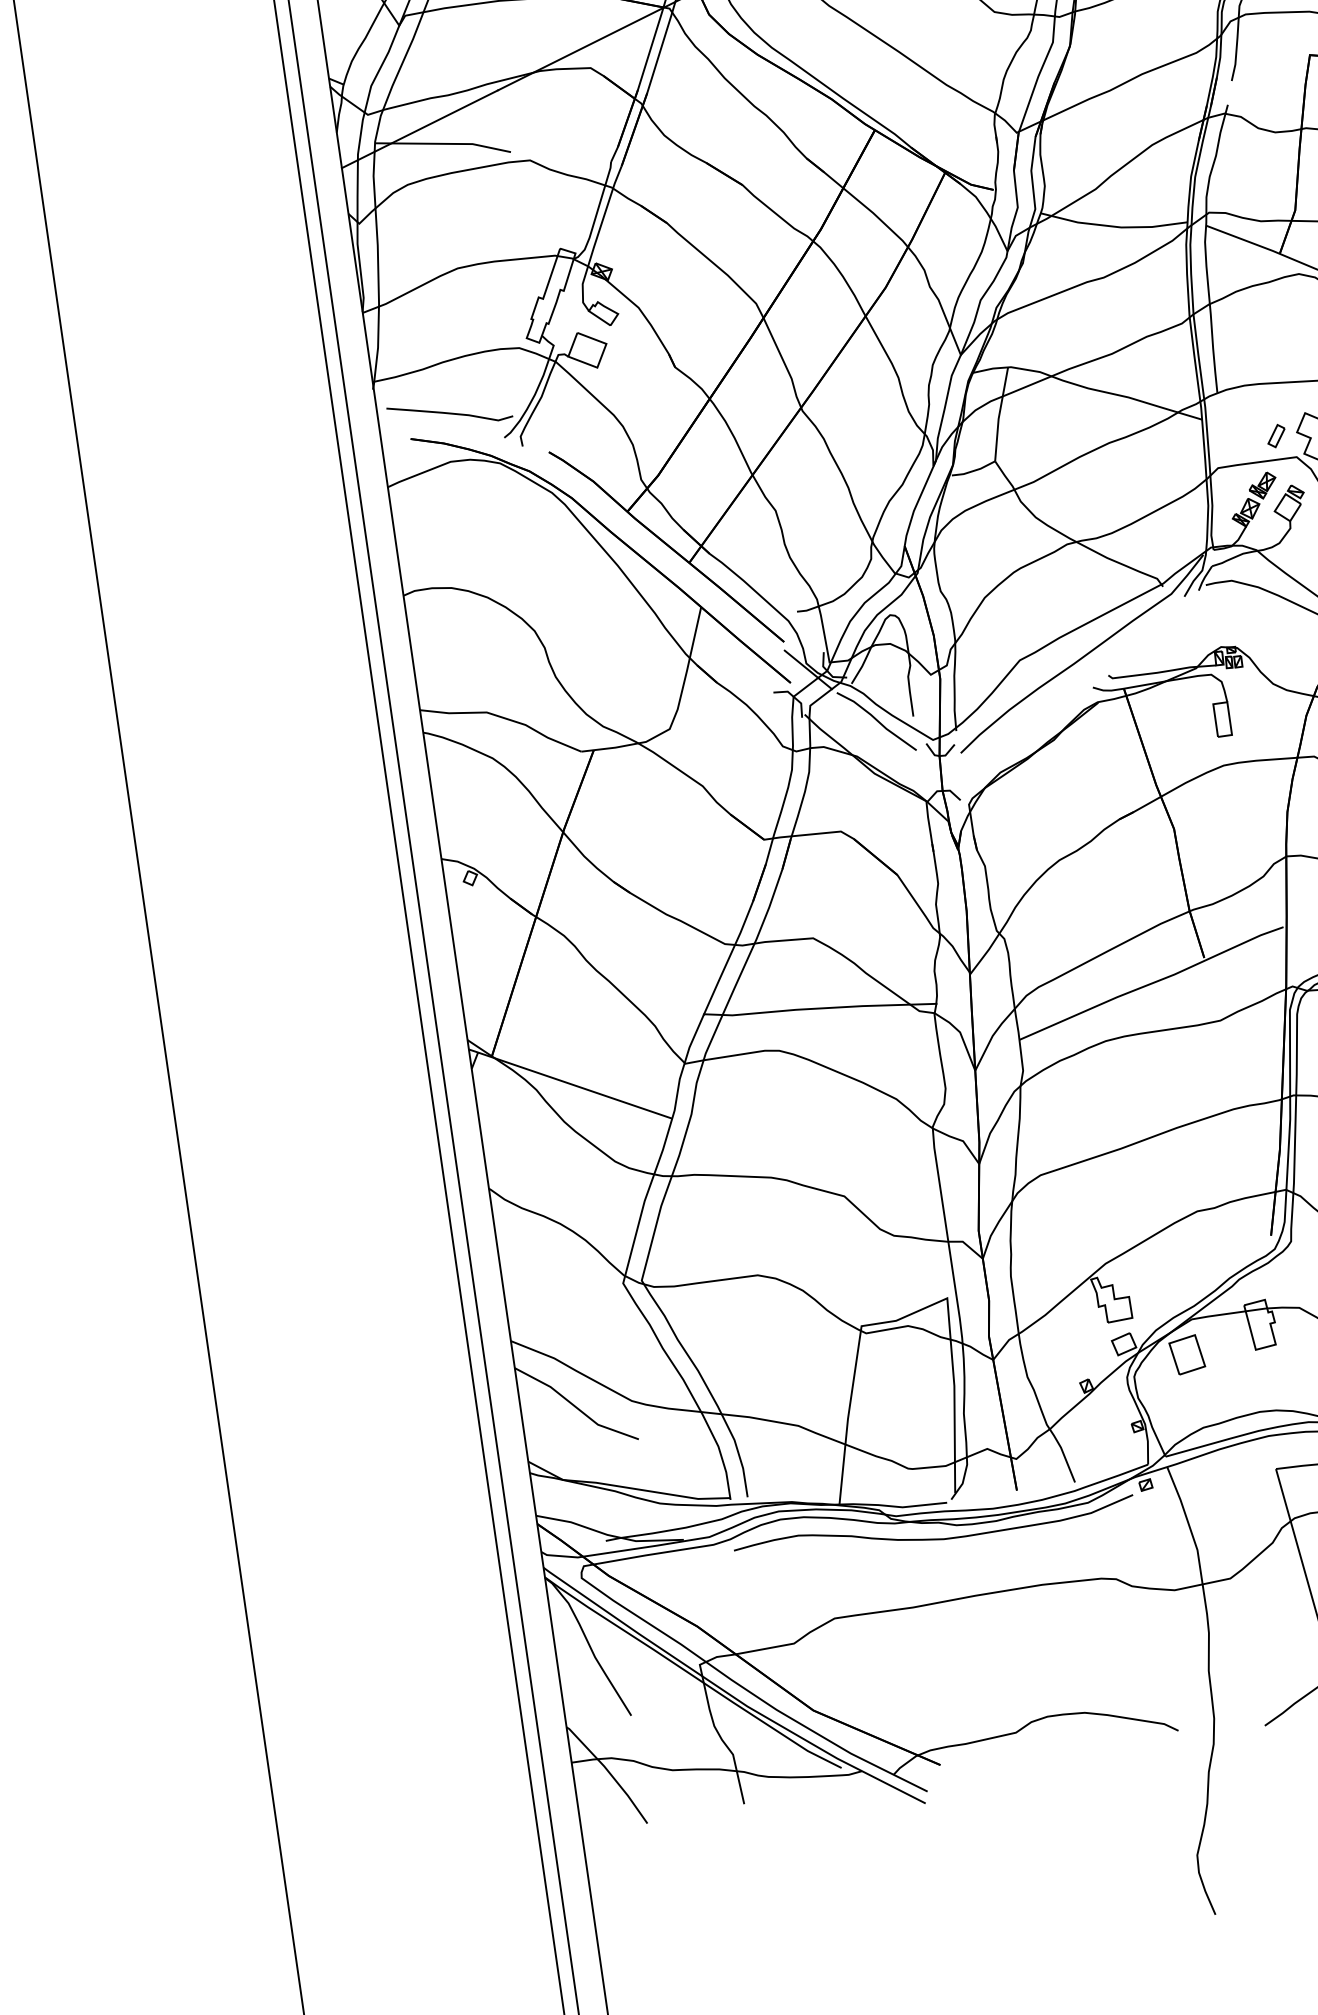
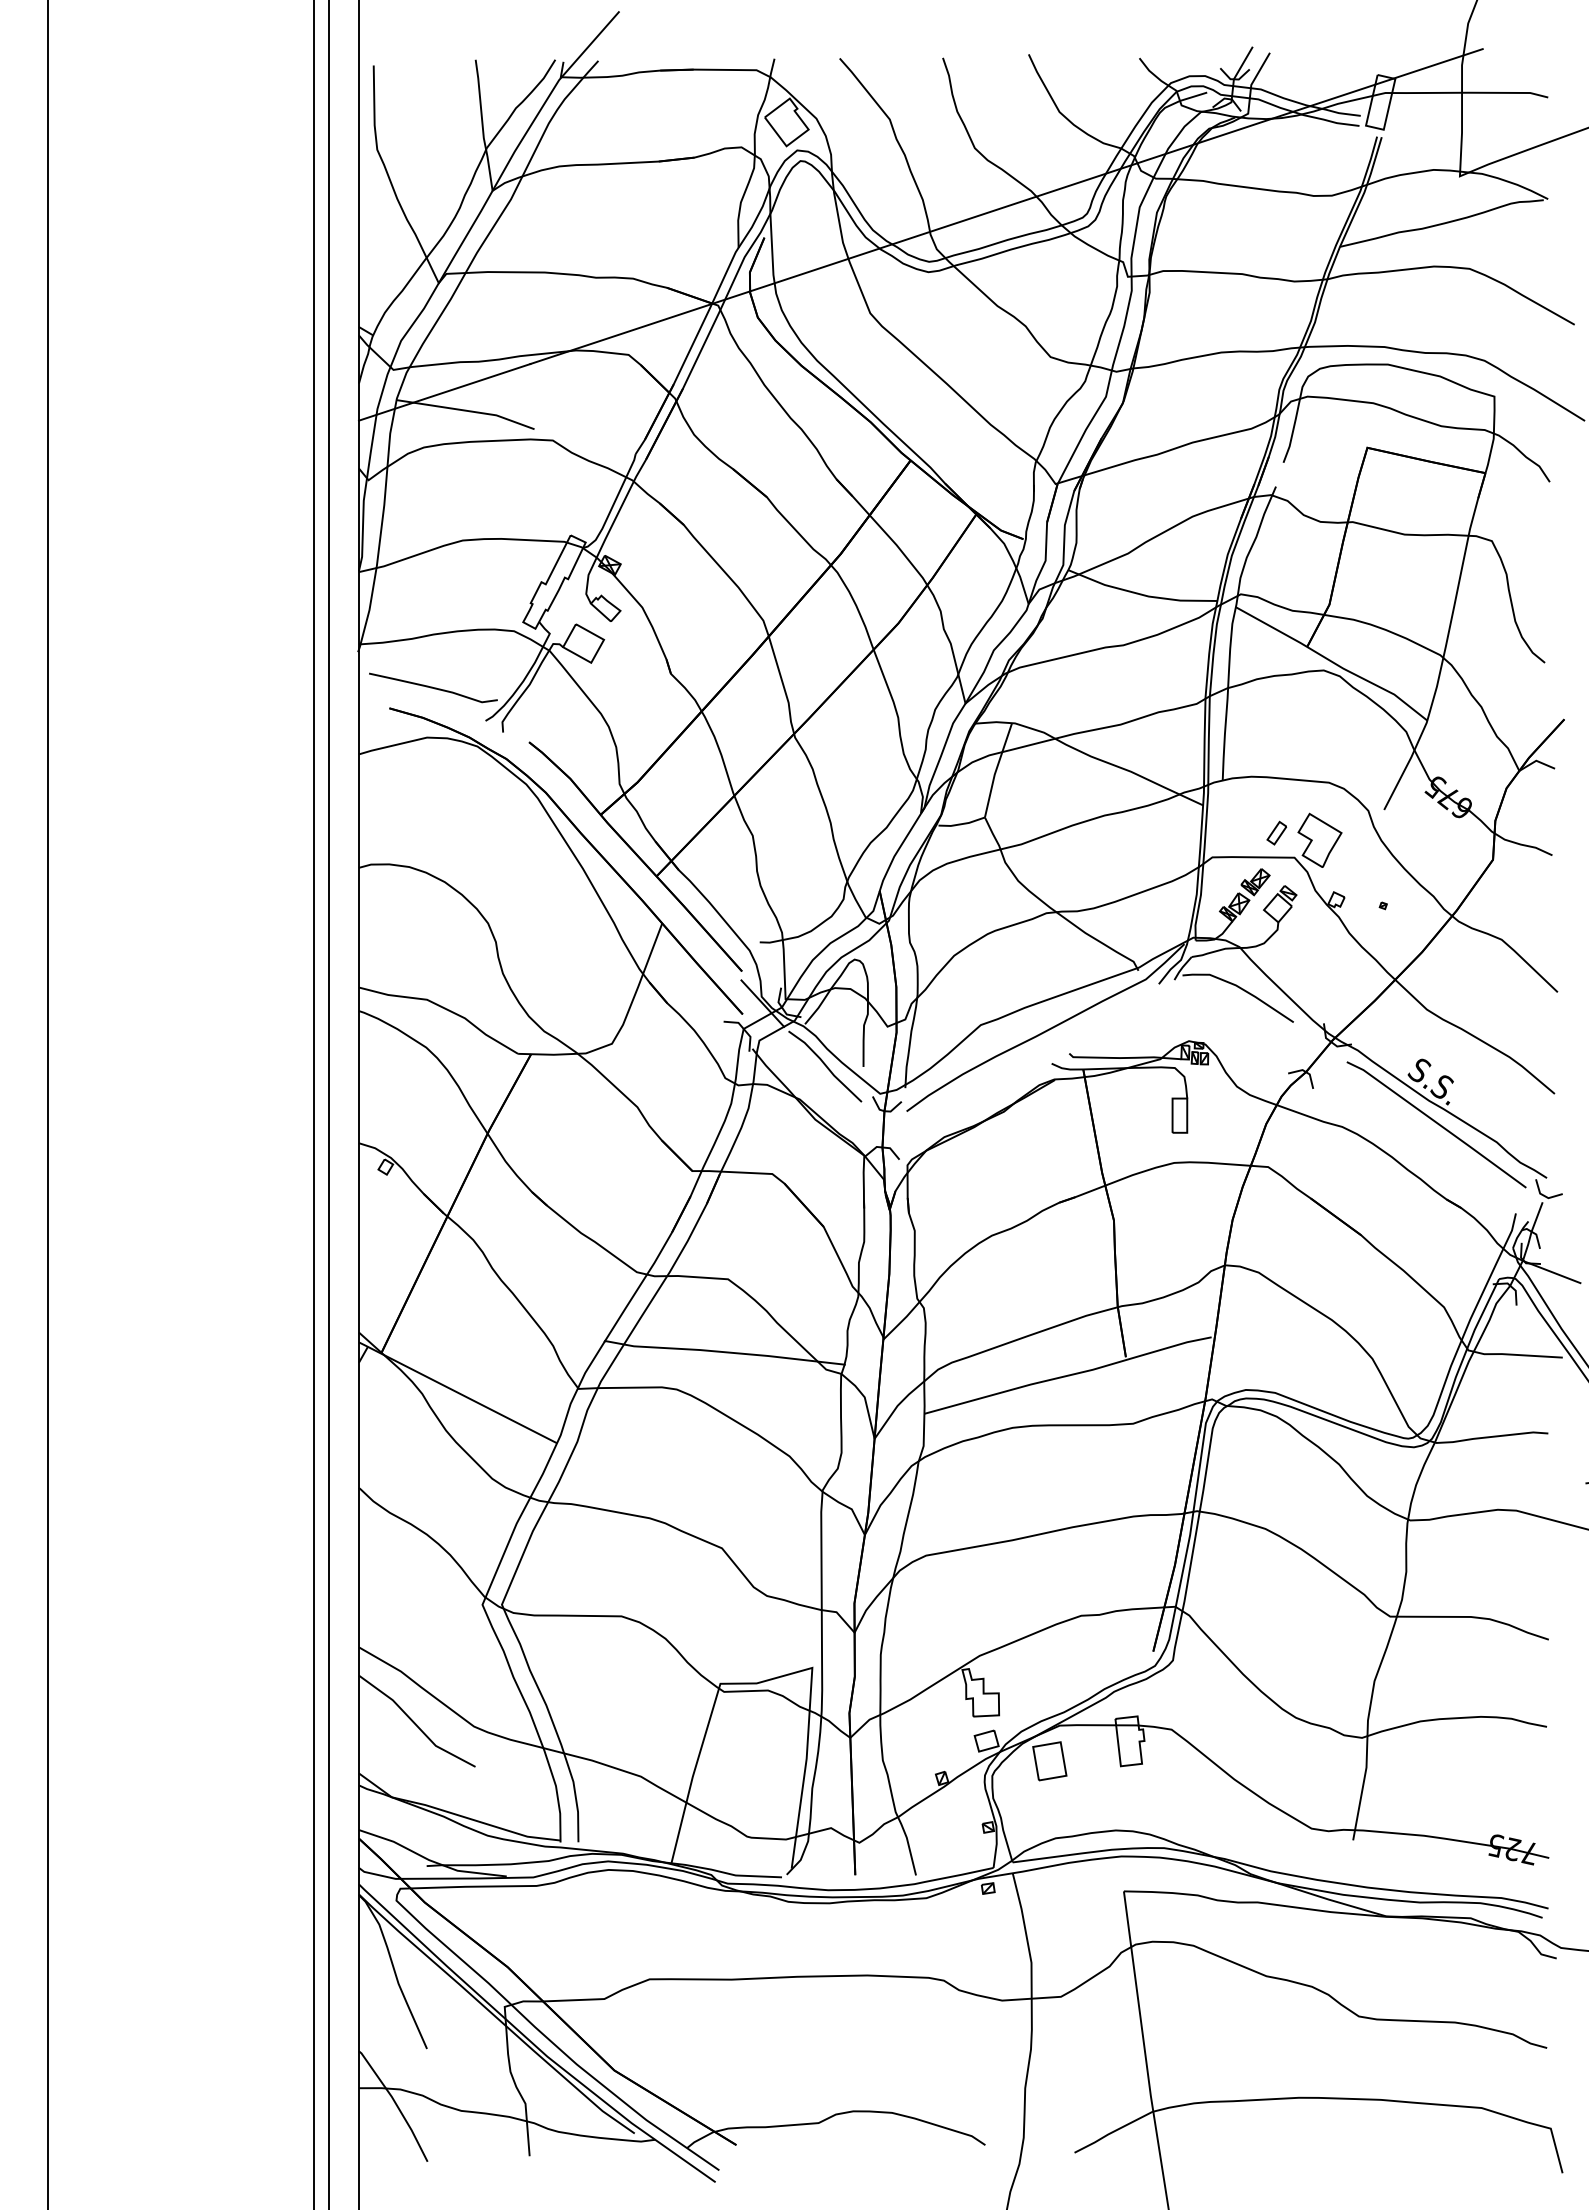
curve: (931, 1538) -> (760, 1911), removed

